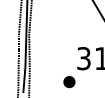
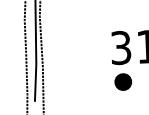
part: (69, 82) -> (123, 82), moved

